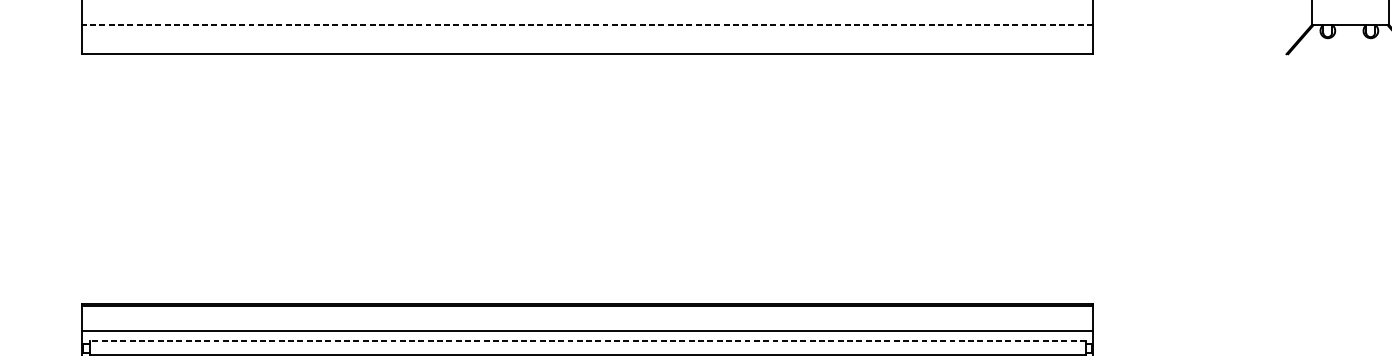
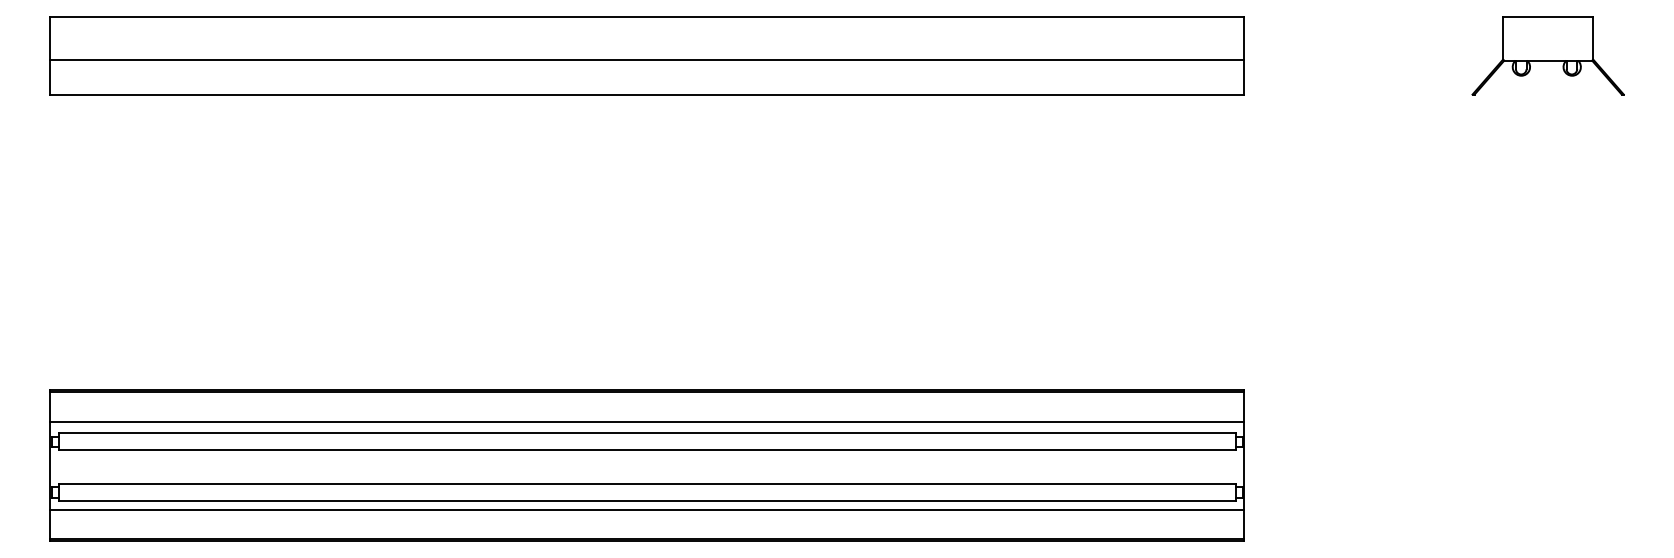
line: (587, 24) -> (647, 59), dashed -> solid
line: (586, 340) -> (646, 432), dashed -> solid

